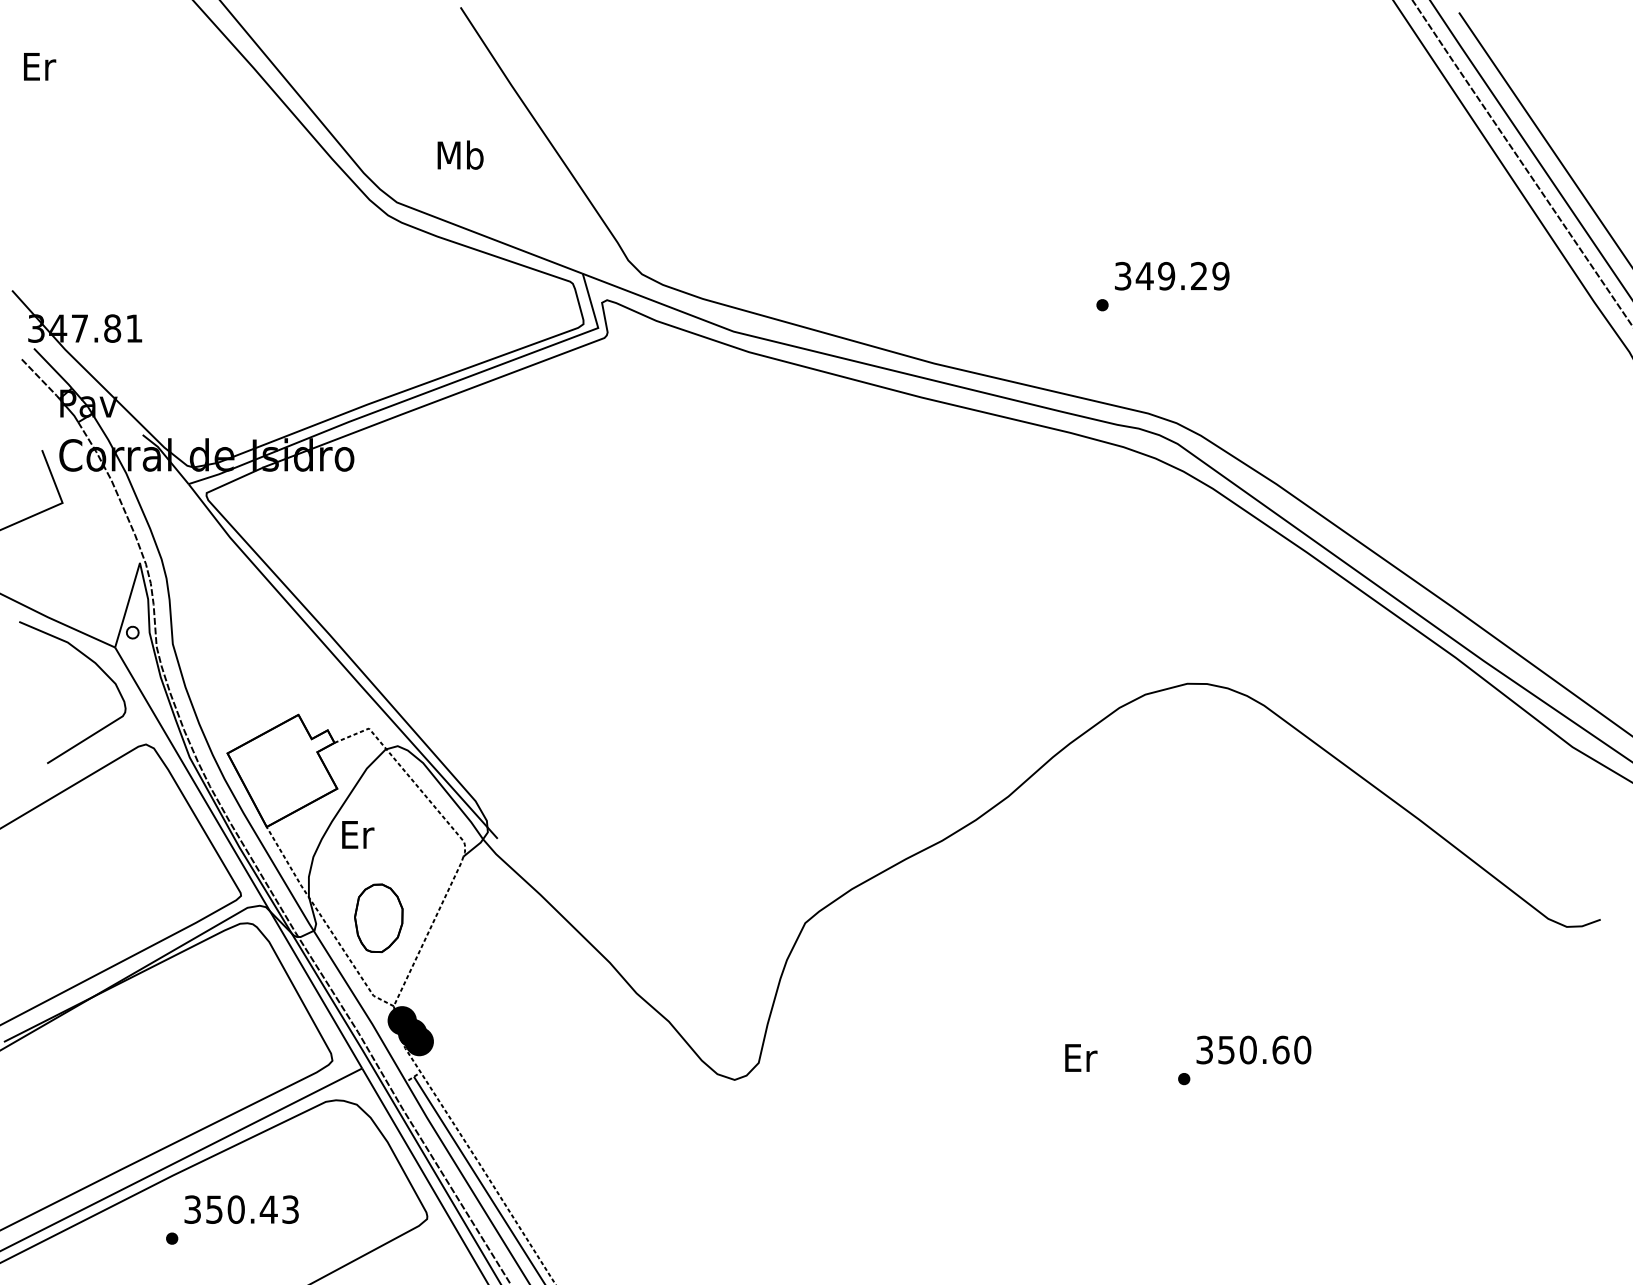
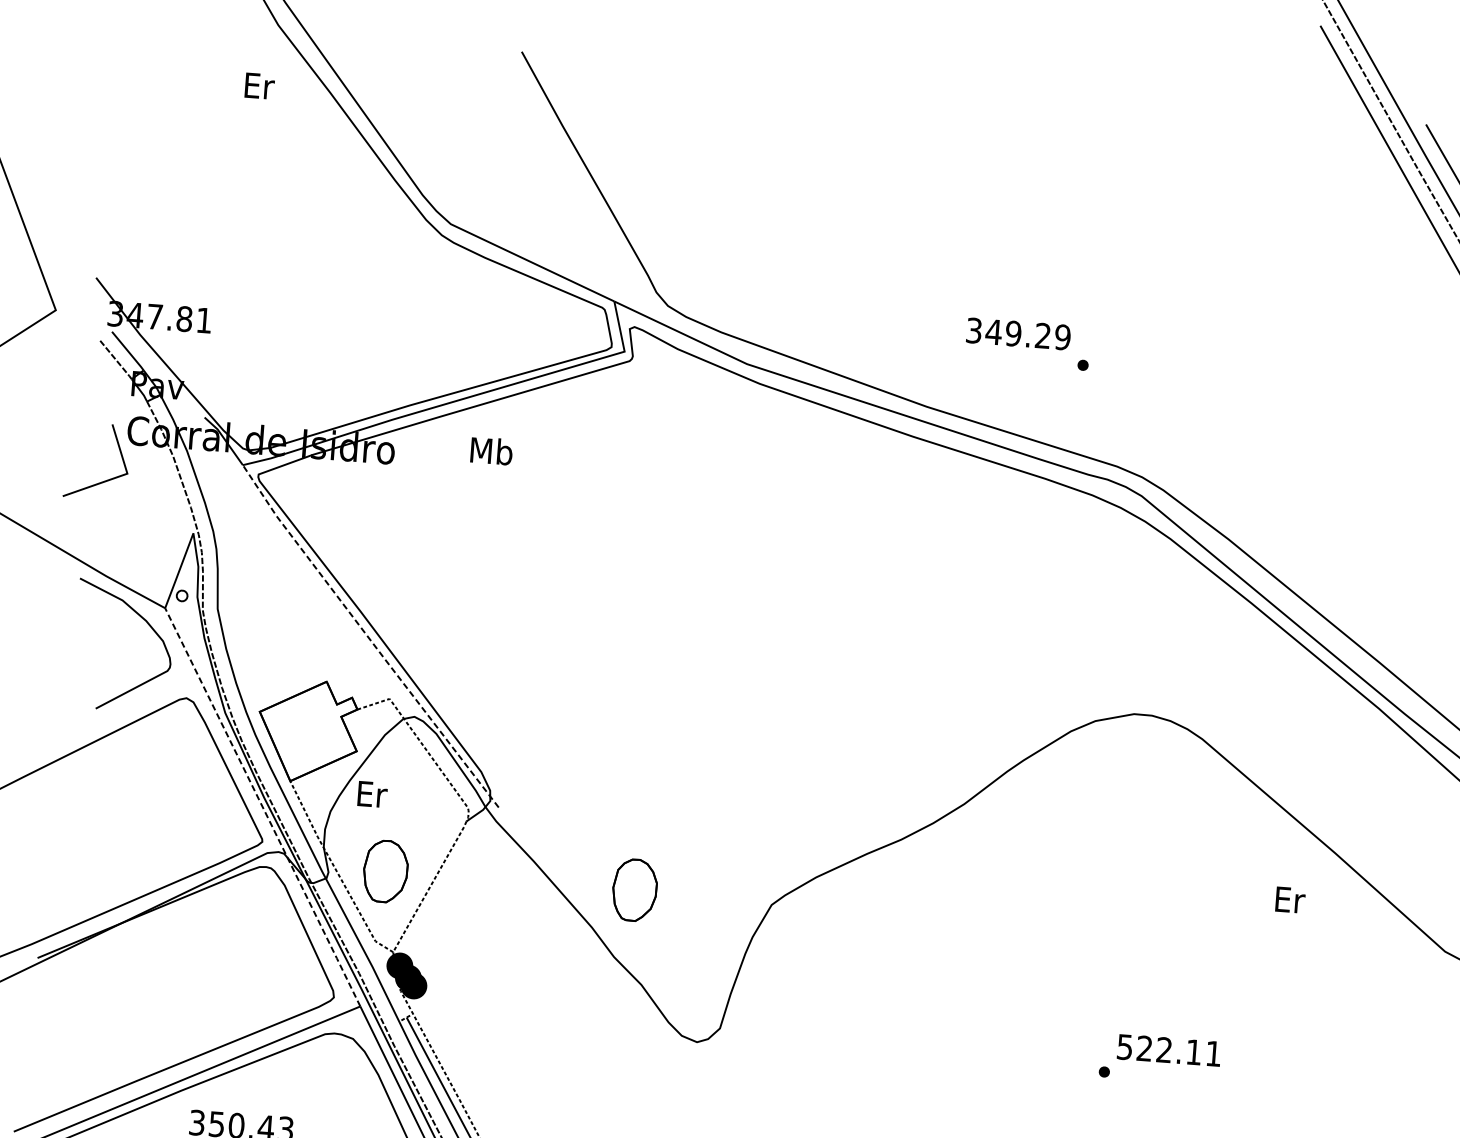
text: (40, 66) -> (260, 85), moved
text: (460, 154) -> (491, 450), moved
text: (1172, 276) -> (1018, 334), moved
line: (340, 663) -> (368, 638), solid -> dashed
line: (239, 858) -> (263, 807), solid -> dashed
part: (653, 918) -> (634, 890), added
text: (1254, 1049) -> (1170, 1050), 350.60 -> 522.11
text: (1081, 1057) -> (1290, 899), moved

